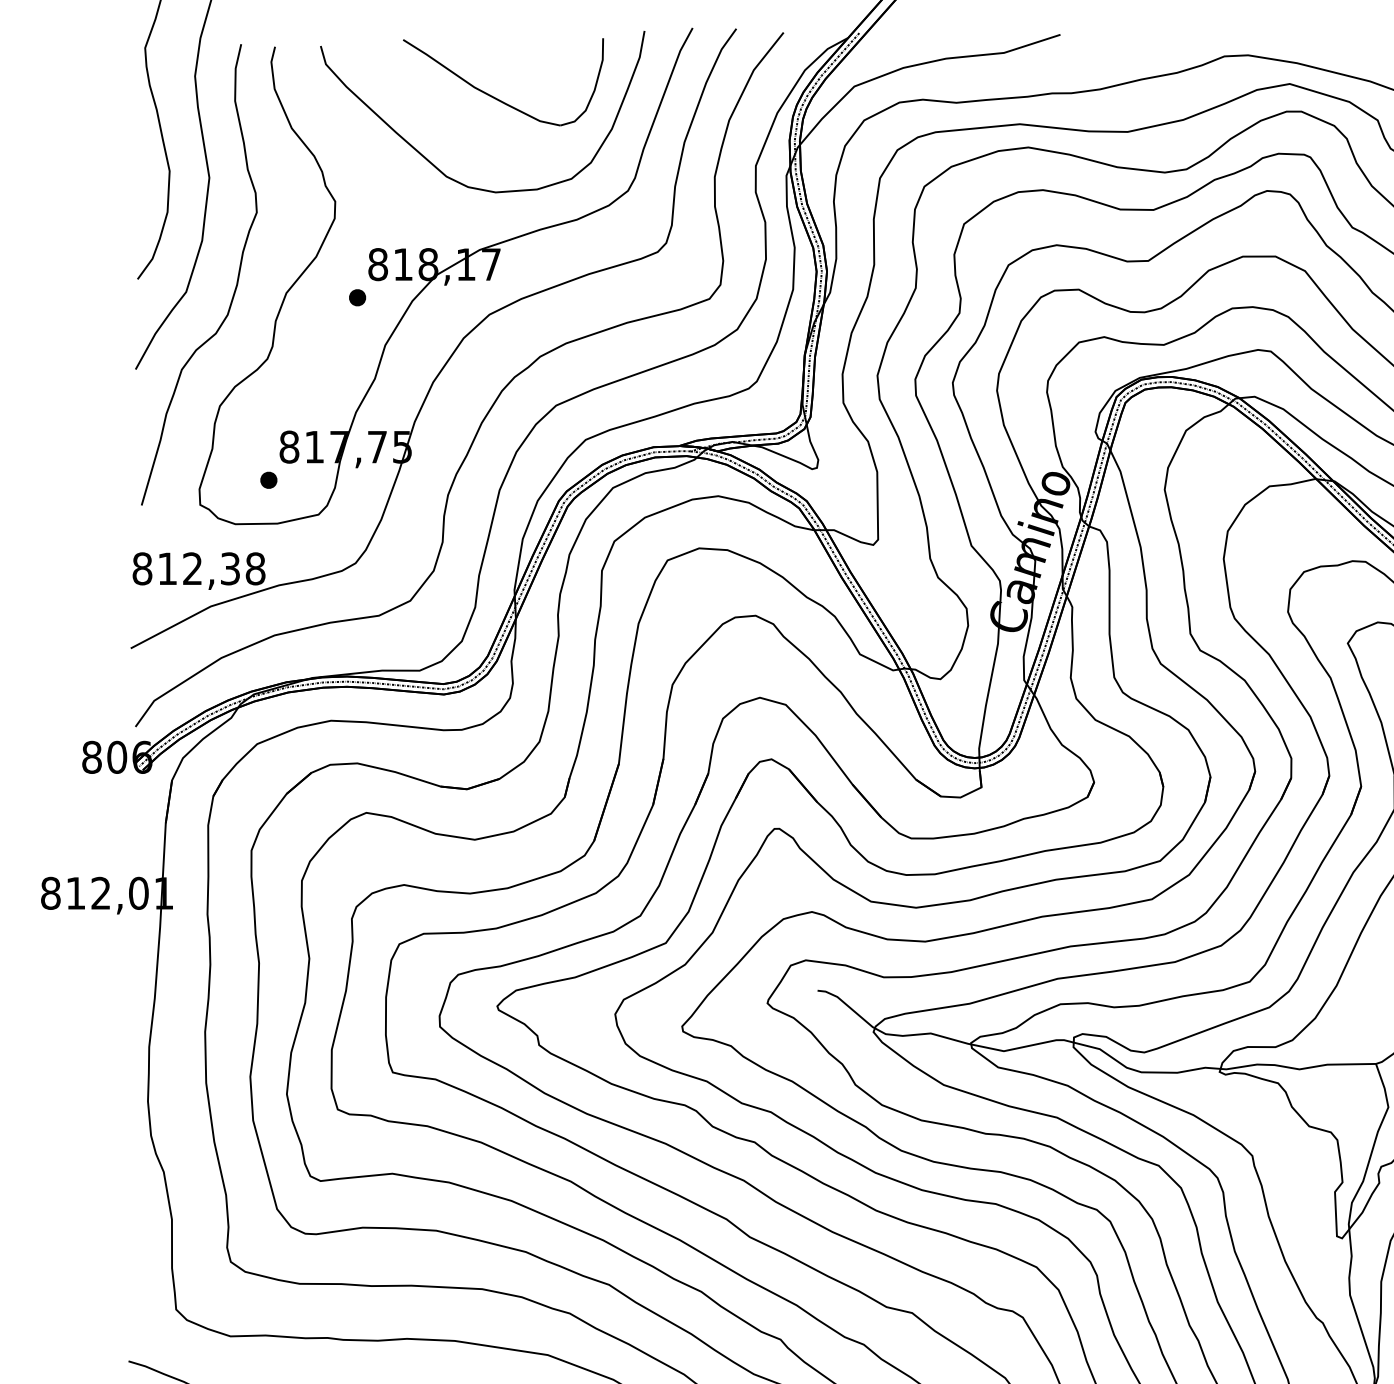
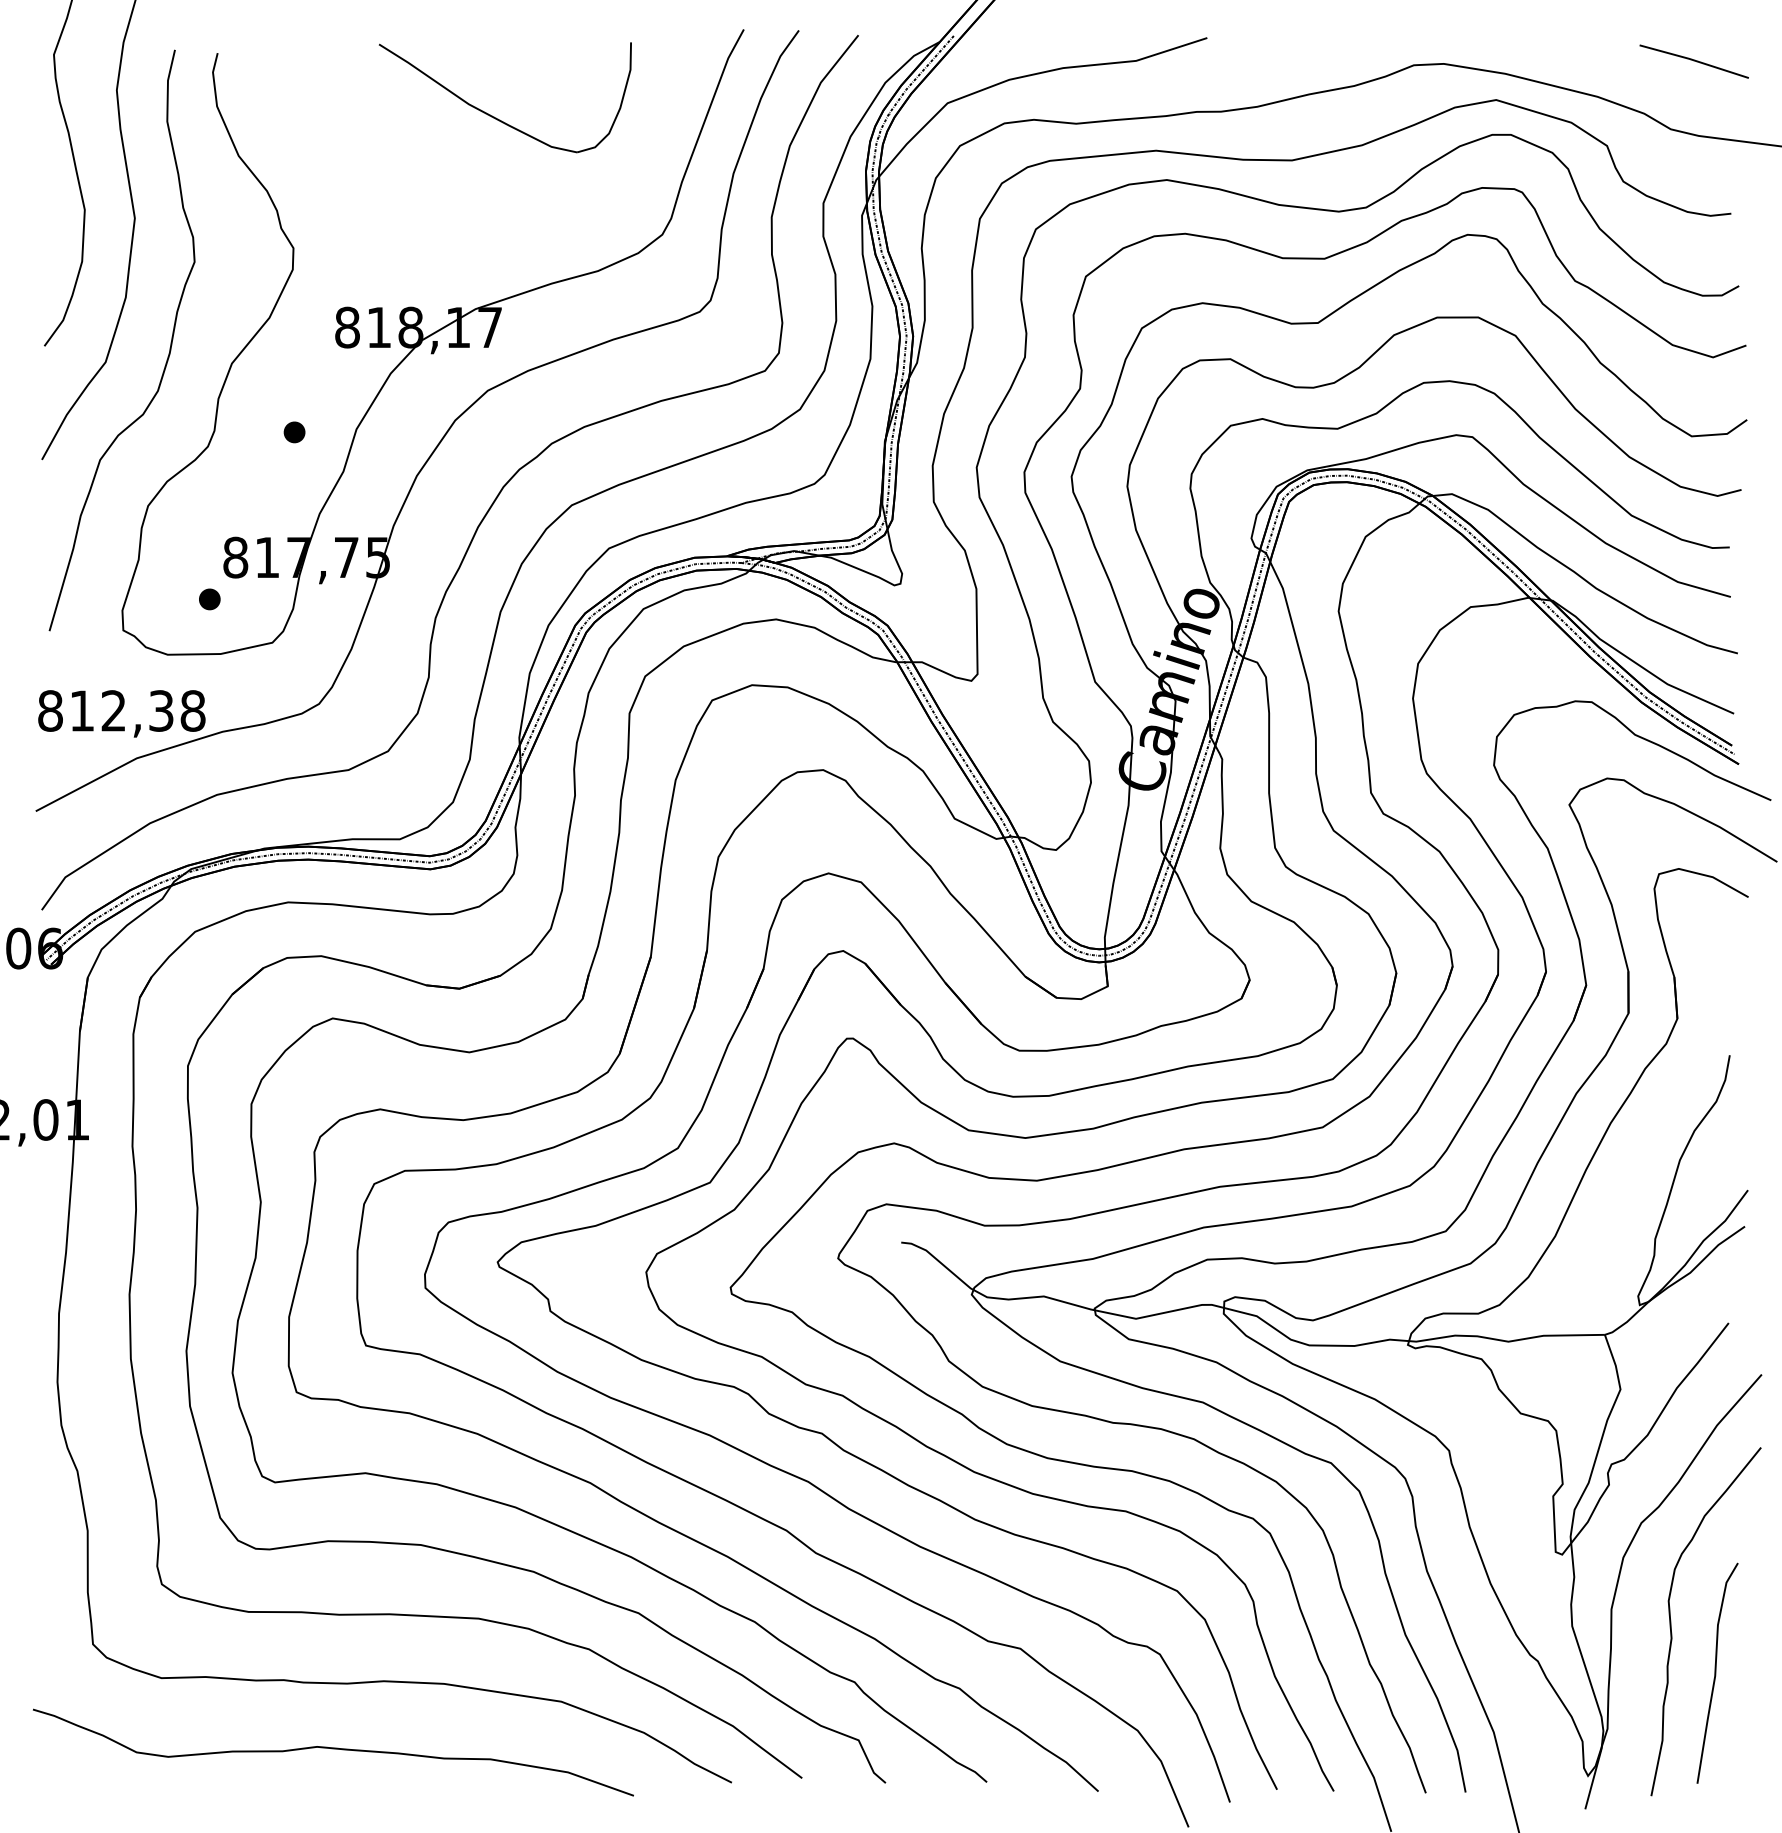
curve: (436, 166) -> (420, 203), removed
part: (357, 297) -> (294, 432), moved

